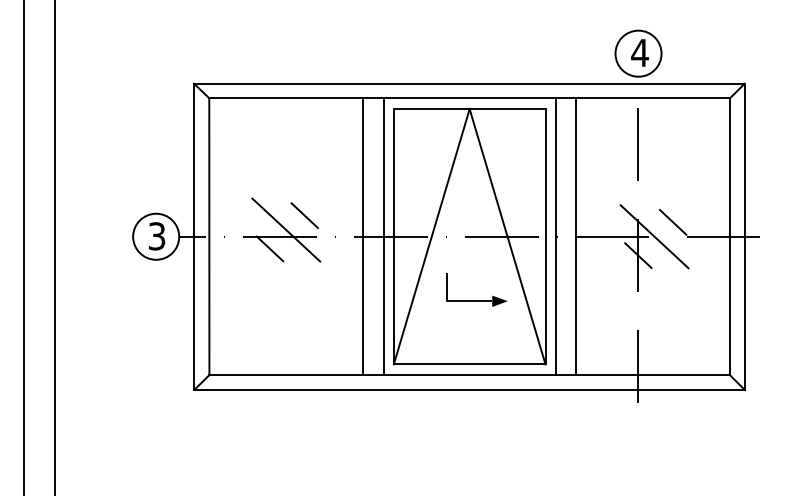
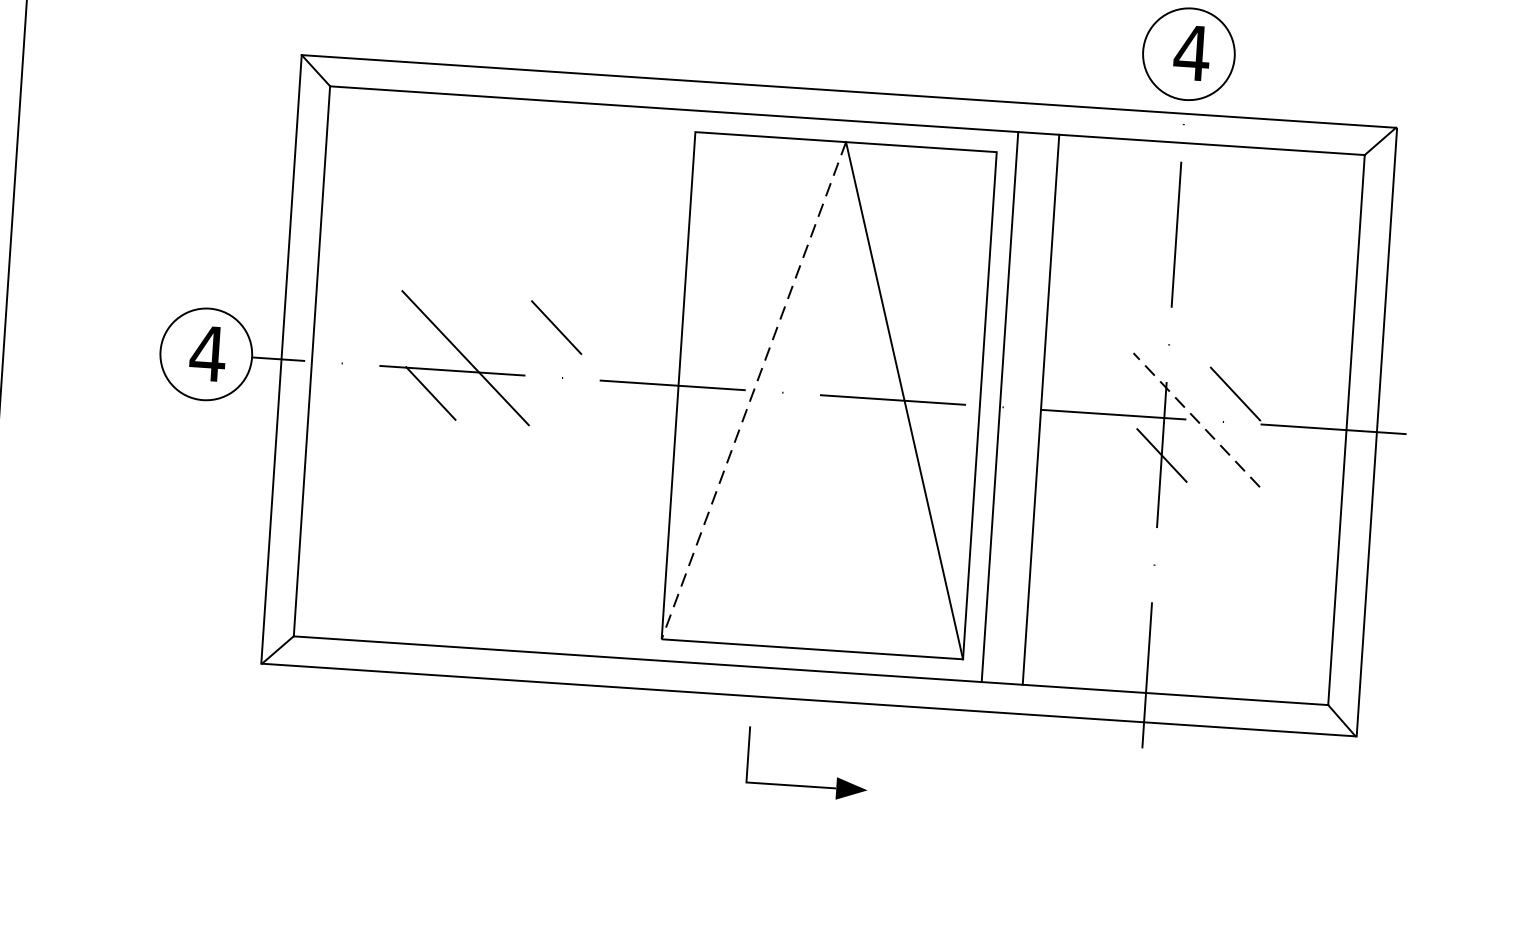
line: (304, 215) -> (556, 327), moved
text: (156, 236) -> (206, 353), 3 -> 4
line: (363, 236) -> (618, 381), removed
line: (383, 236) -> (658, 383), removed
line: (654, 236) -> (1196, 419), solid -> dashed
line: (431, 237) -> (753, 392), solid -> dashed
part: (476, 300) -> (805, 784), moved

